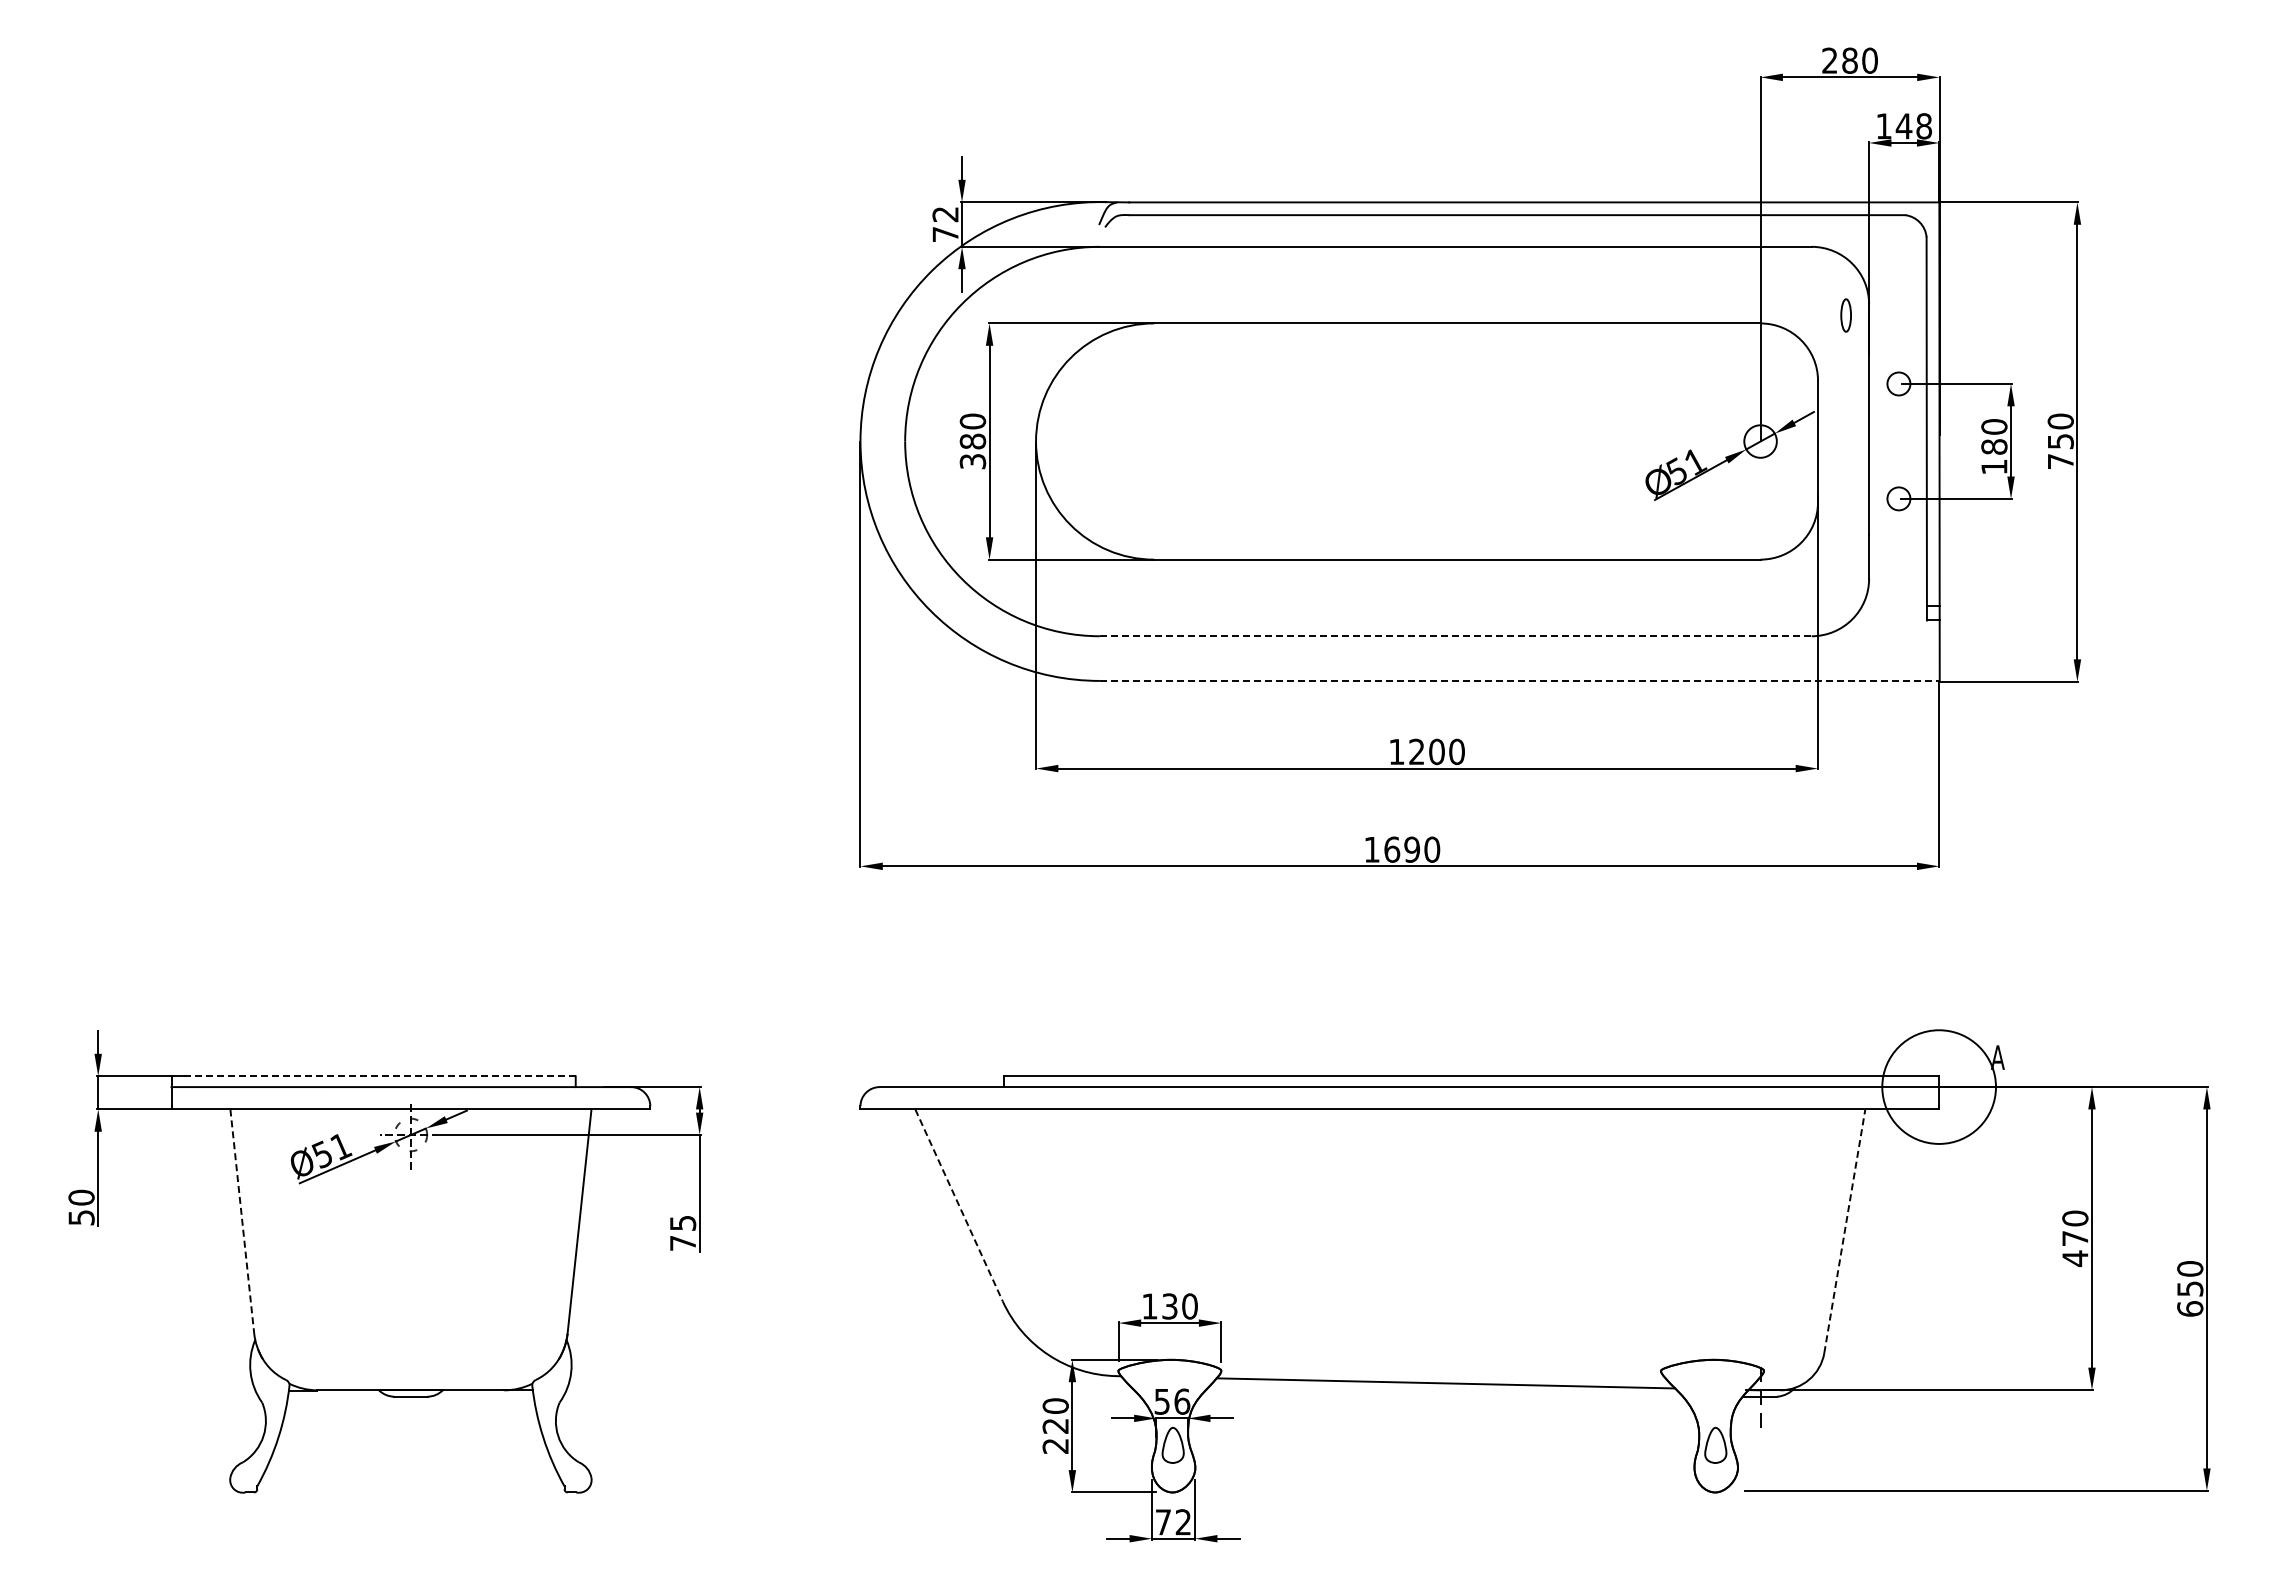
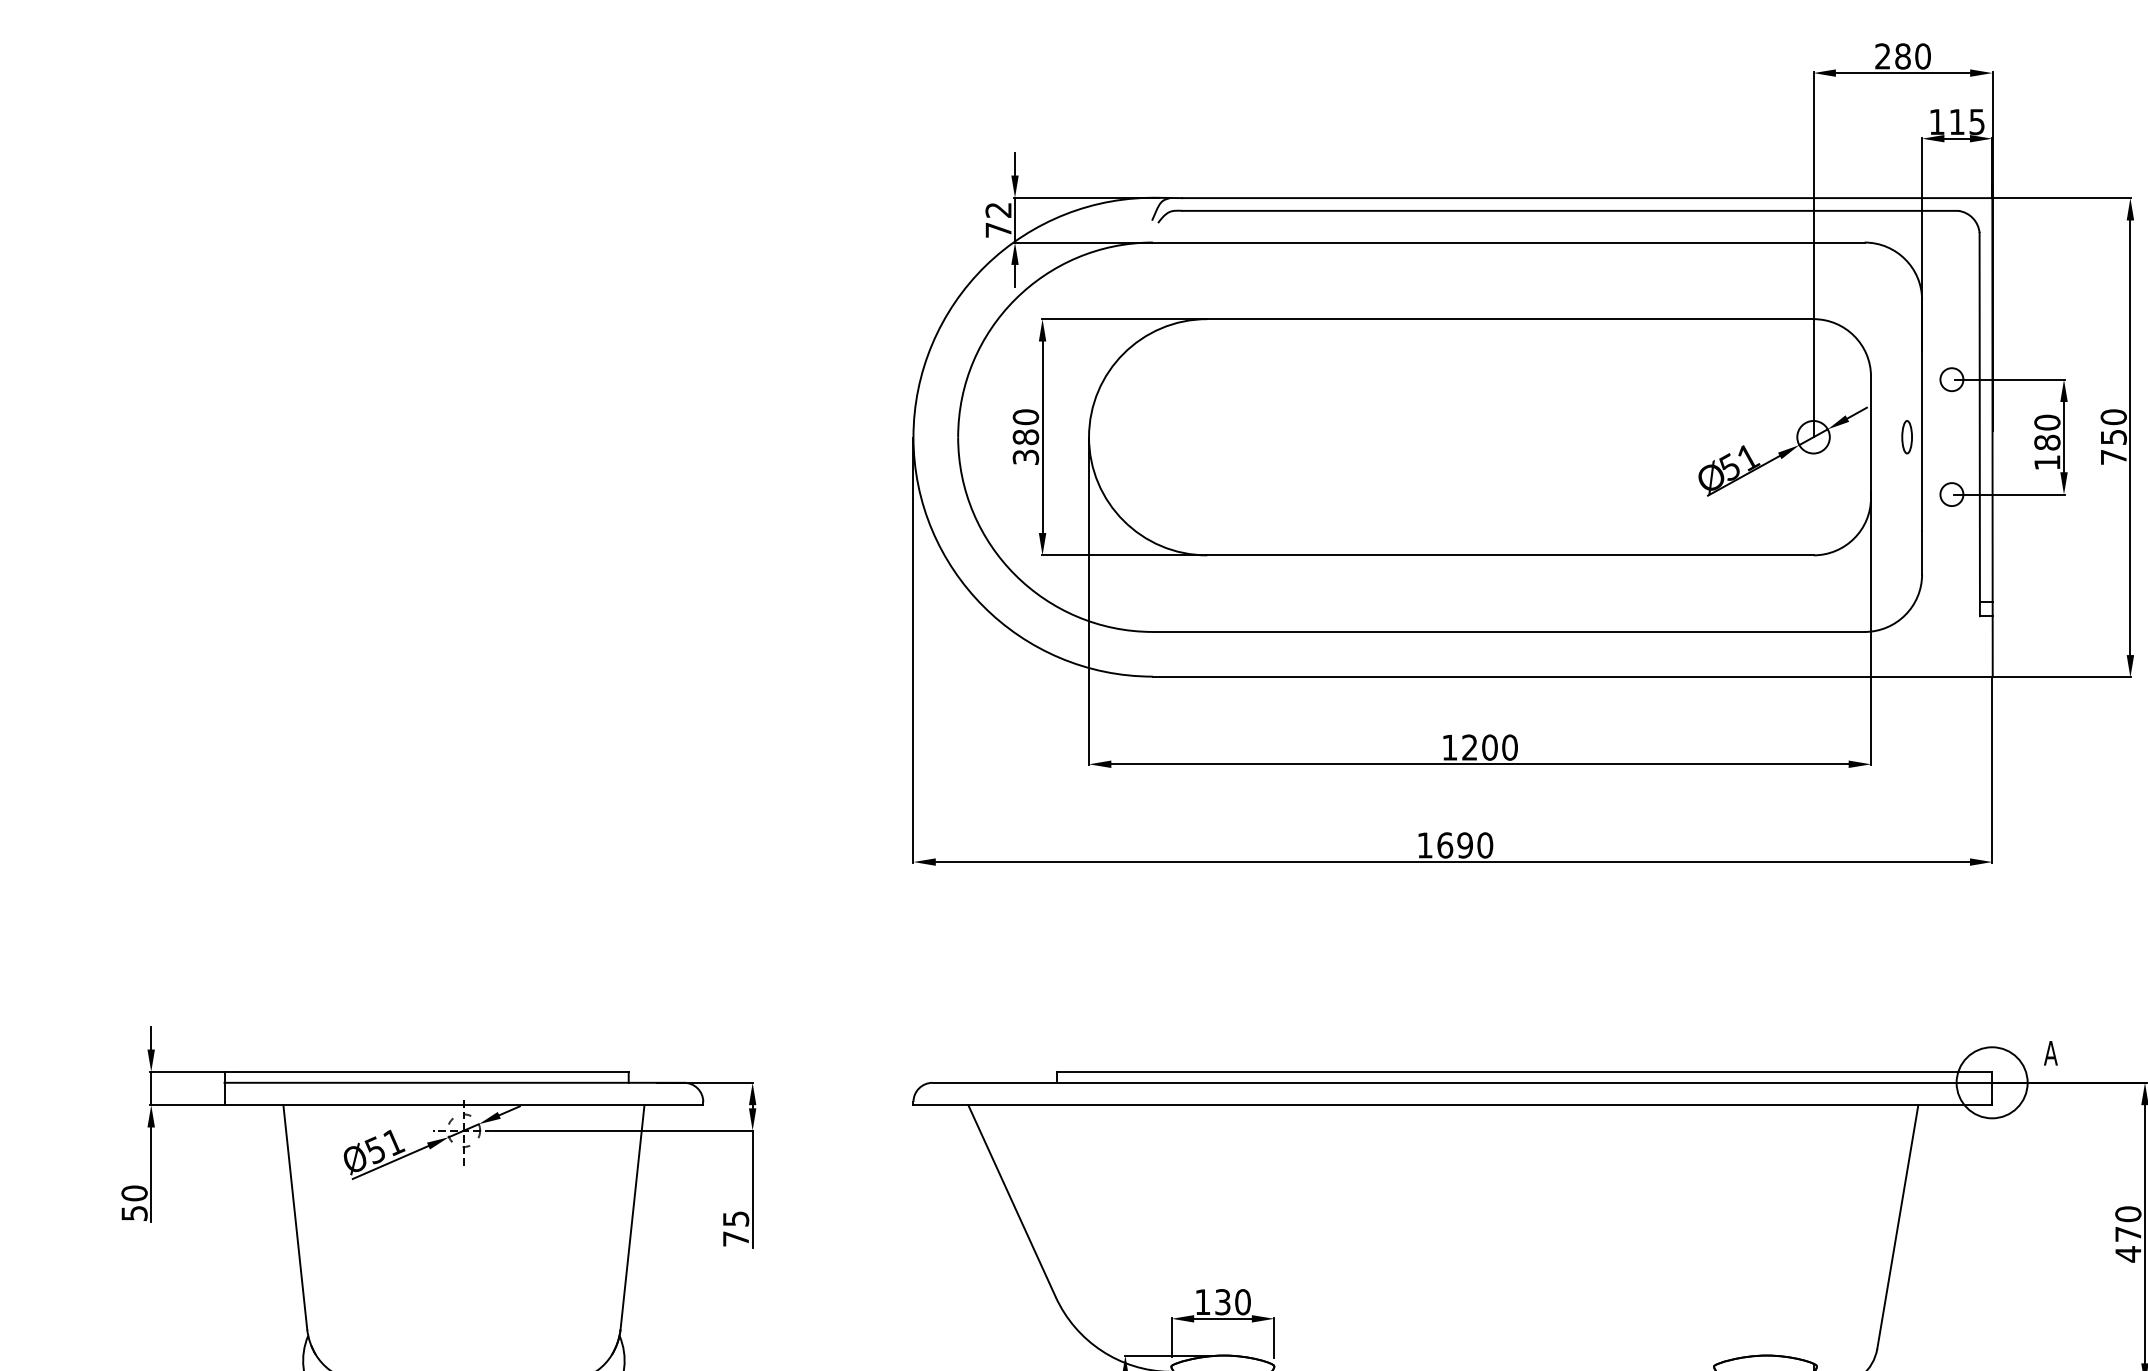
text: (1913, 126) -> (1966, 122), 148 -> 115
part: (1845, 315) -> (1906, 437), moved
line: (1455, 636) -> (1508, 632), dashed -> solid
line: (1519, 680) -> (1572, 676), dashed -> solid
line: (380, 1076) -> (433, 1072), dashed -> solid
circle: (1938, 1086) -> (1991, 1082), size x0.62
line: (959, 1205) -> (1012, 1201), dashed -> solid
line: (242, 1221) -> (295, 1217), dashed -> solid
line: (1844, 1231) -> (1897, 1227), dashed -> solid

